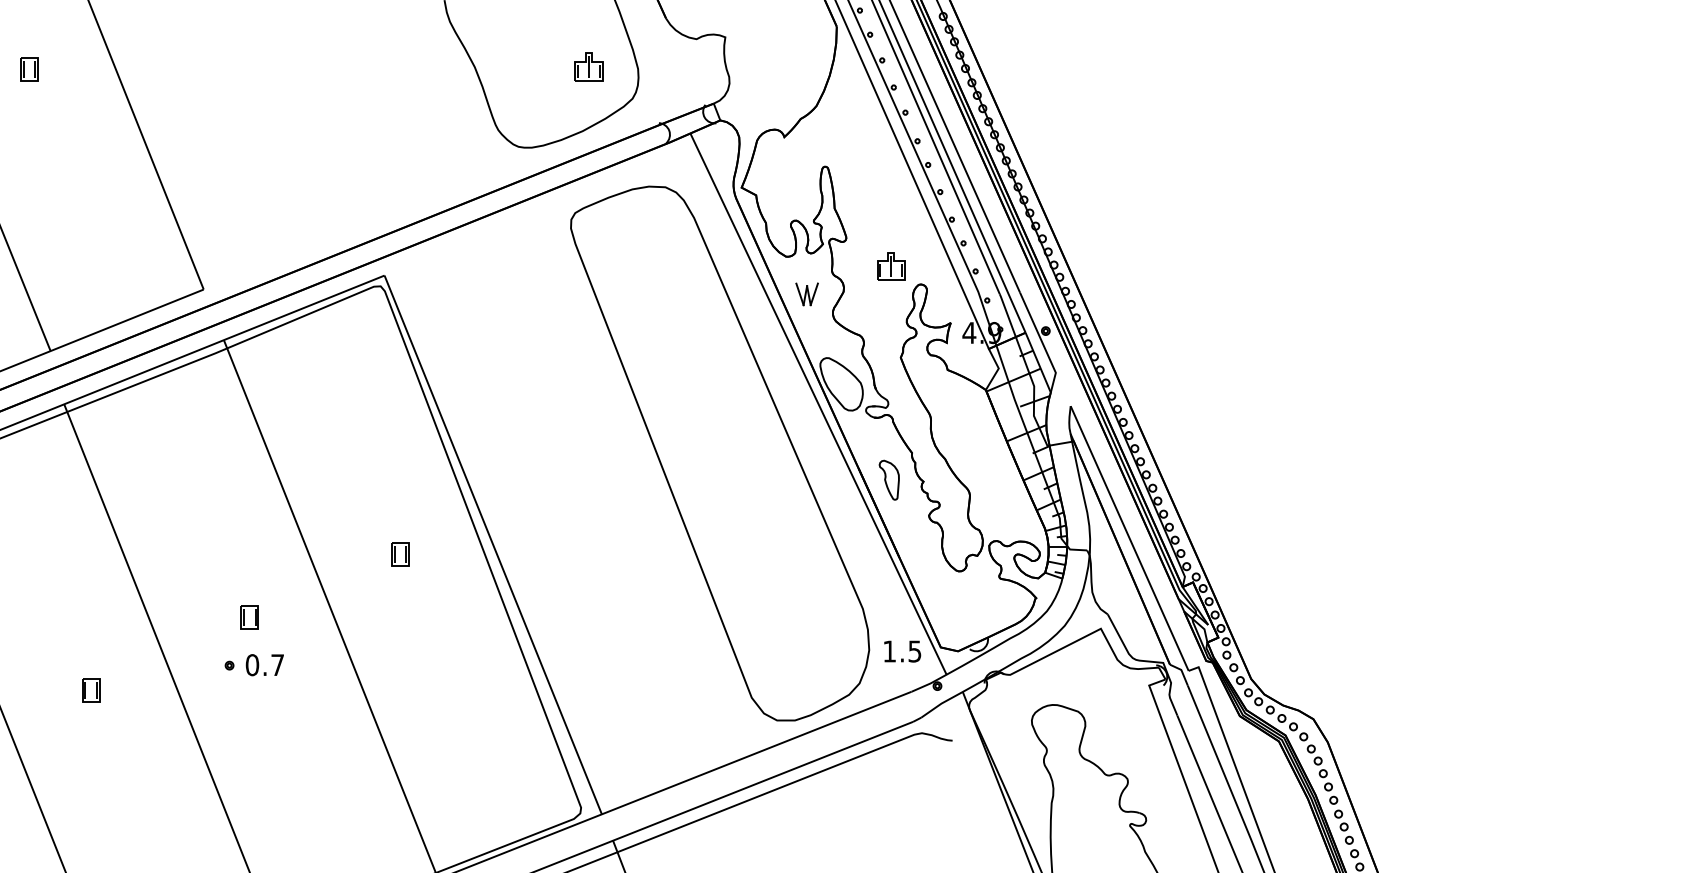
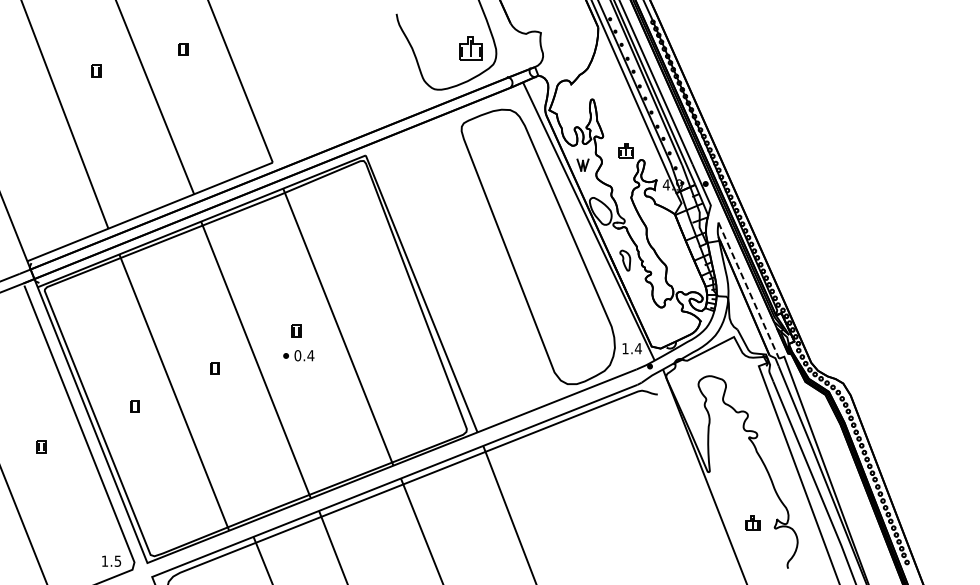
part: (588, 65) -> (470, 47), size x1.6
line: (1130, 540) -> (749, 291), solid -> dashed
part: (399, 553) -> (373, 298), removed
text: (913, 651) -> (637, 348), 1.5 -> 1.4
text: (276, 664) -> (310, 355), 0.7 -> 0.4

